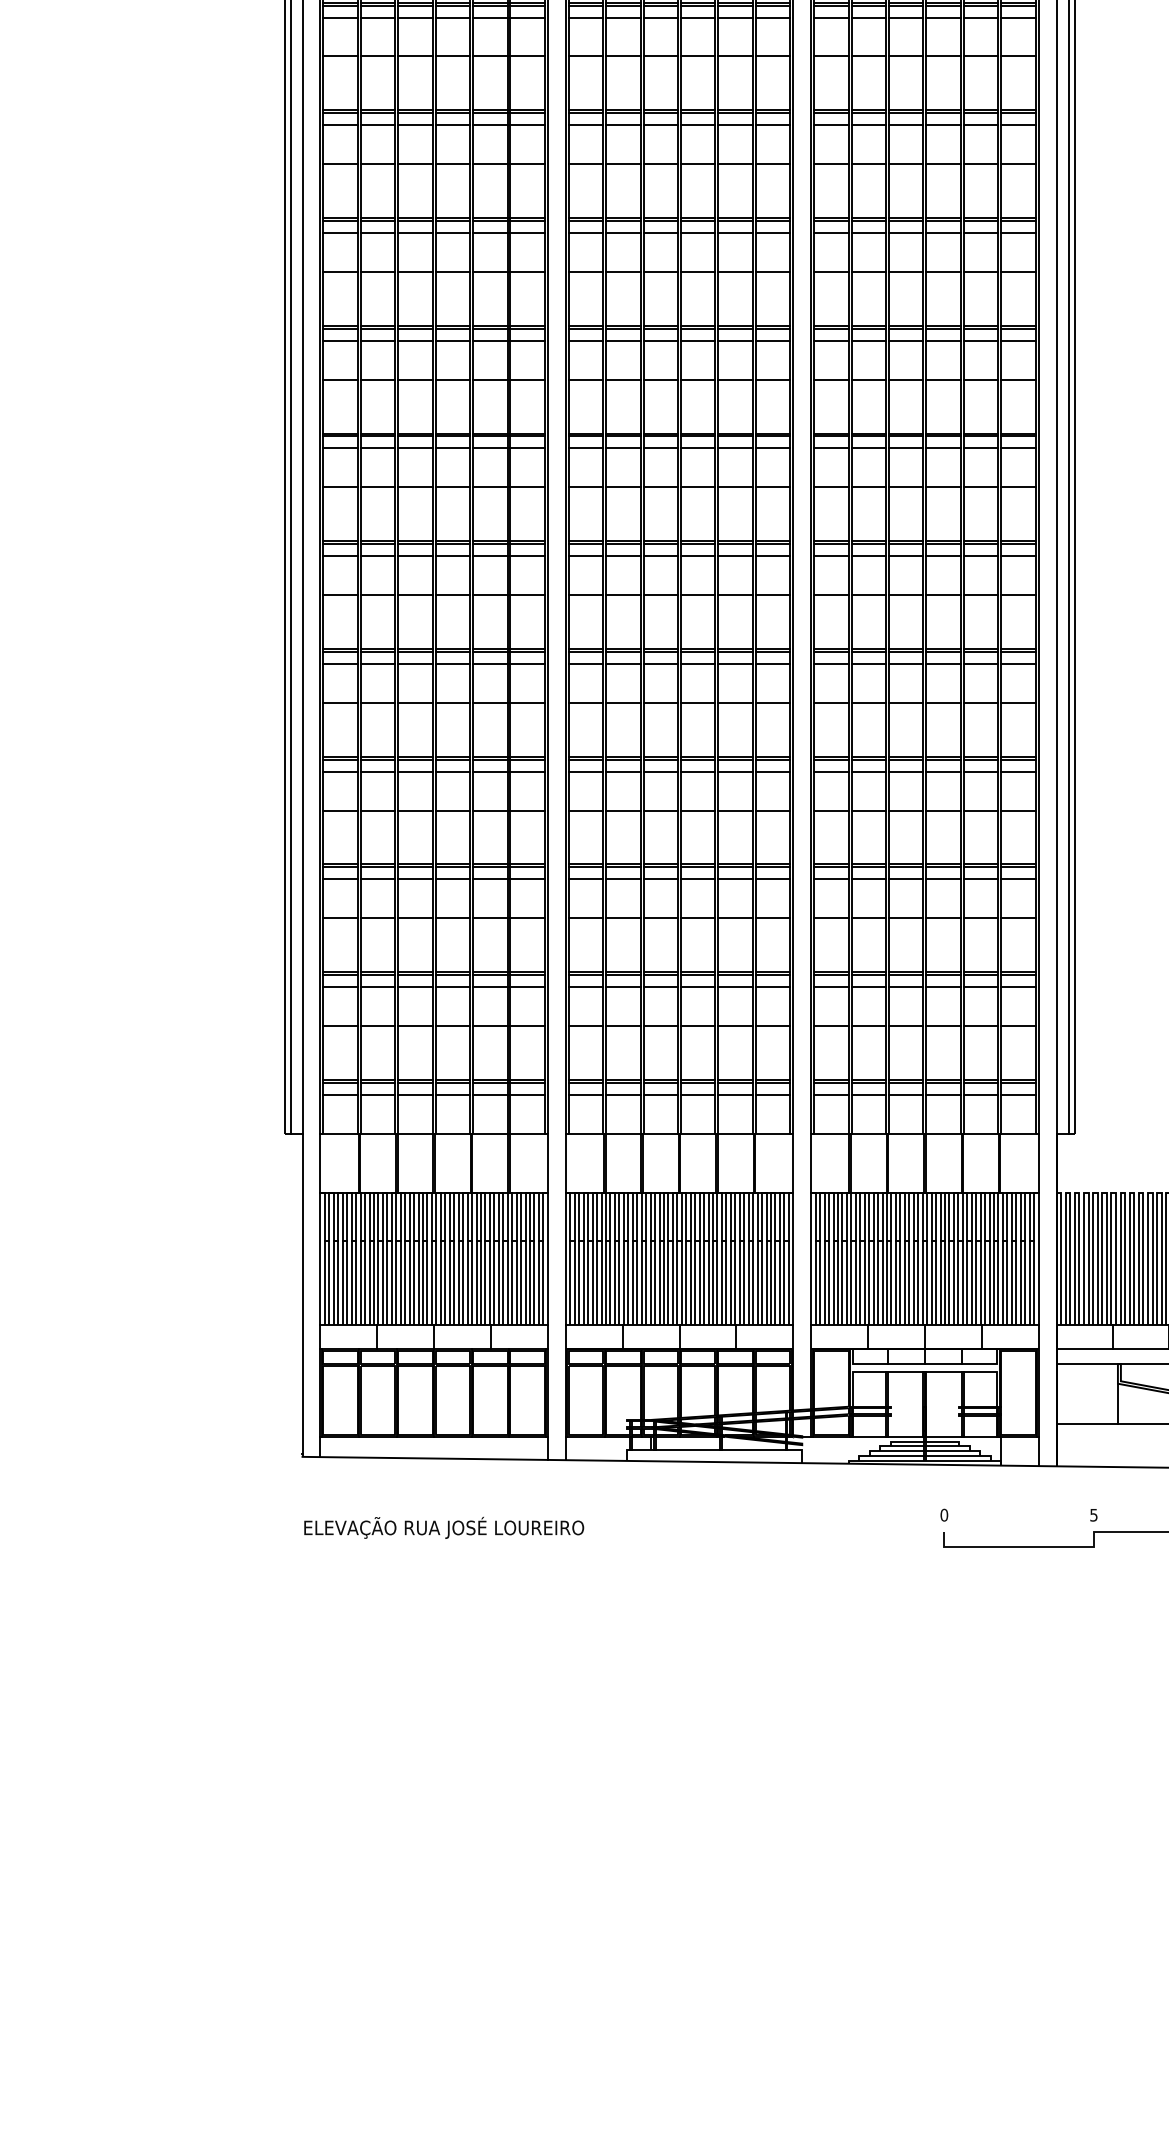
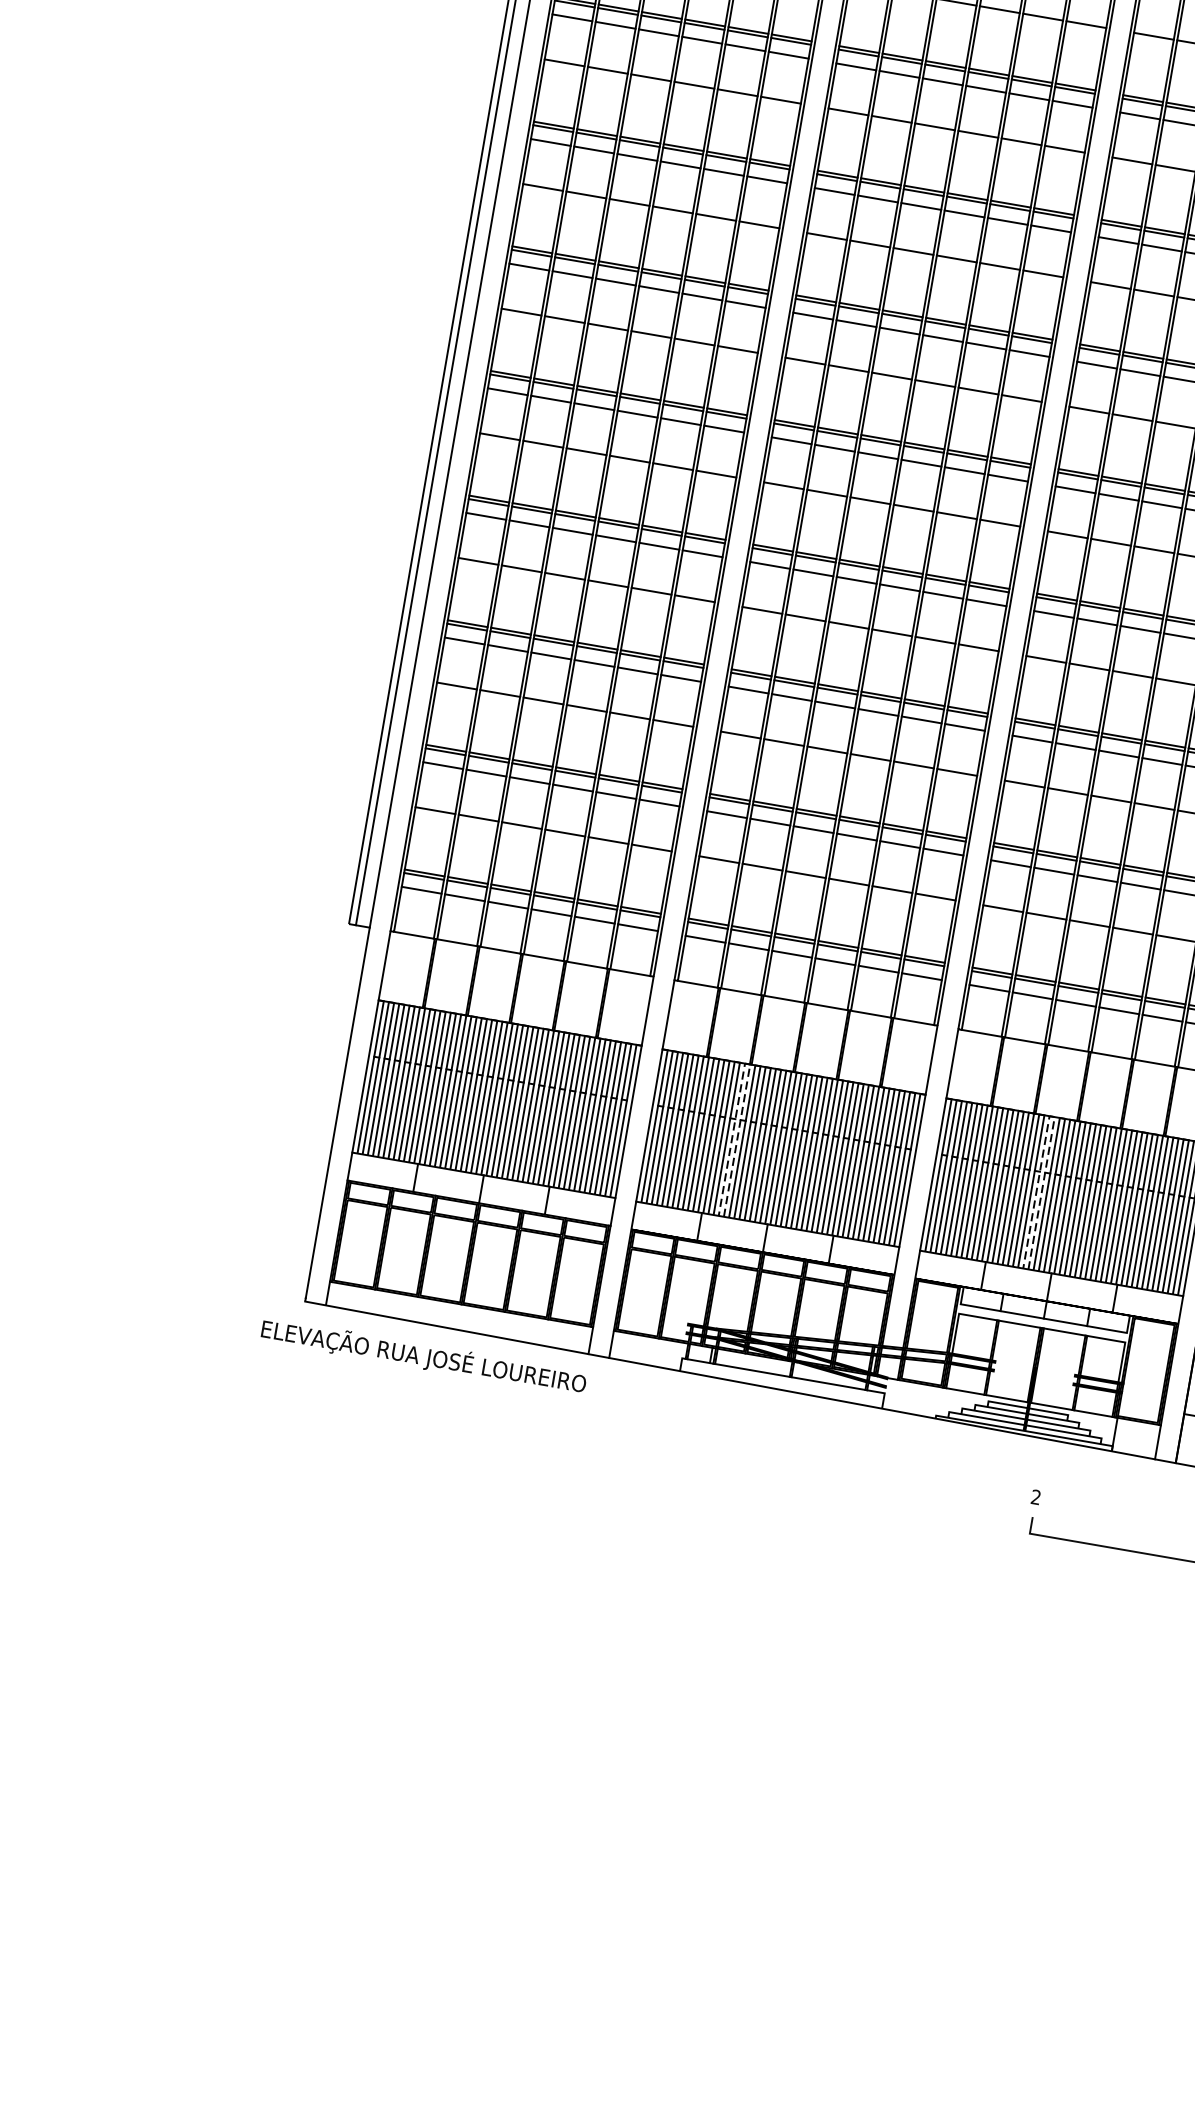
line: (638, 1193) -> (746, 1063), solid -> dashed
line: (902, 1193) -> (1052, 1116), solid -> dashed
text: (944, 1514) -> (1036, 1496), 0 -> 2
text: (444, 1527) -> (424, 1356), moved

